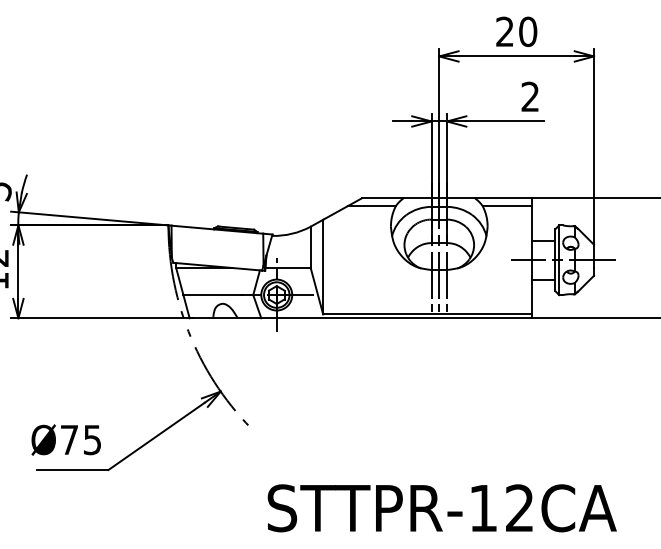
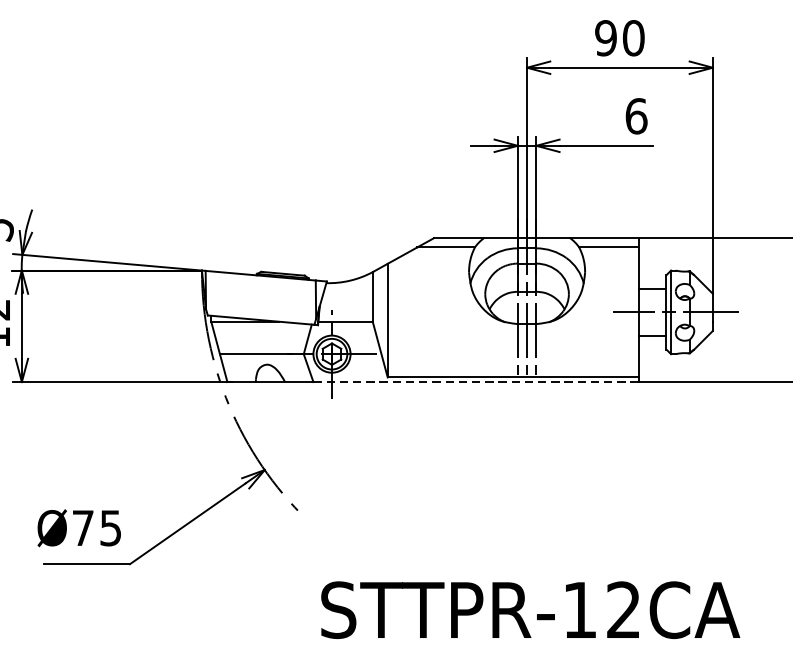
text: (504, 31) -> (605, 37), 20 -> 90
text: (530, 96) -> (636, 115), 2 -> 6
line: (397, 318) -> (476, 382), solid -> dashed

